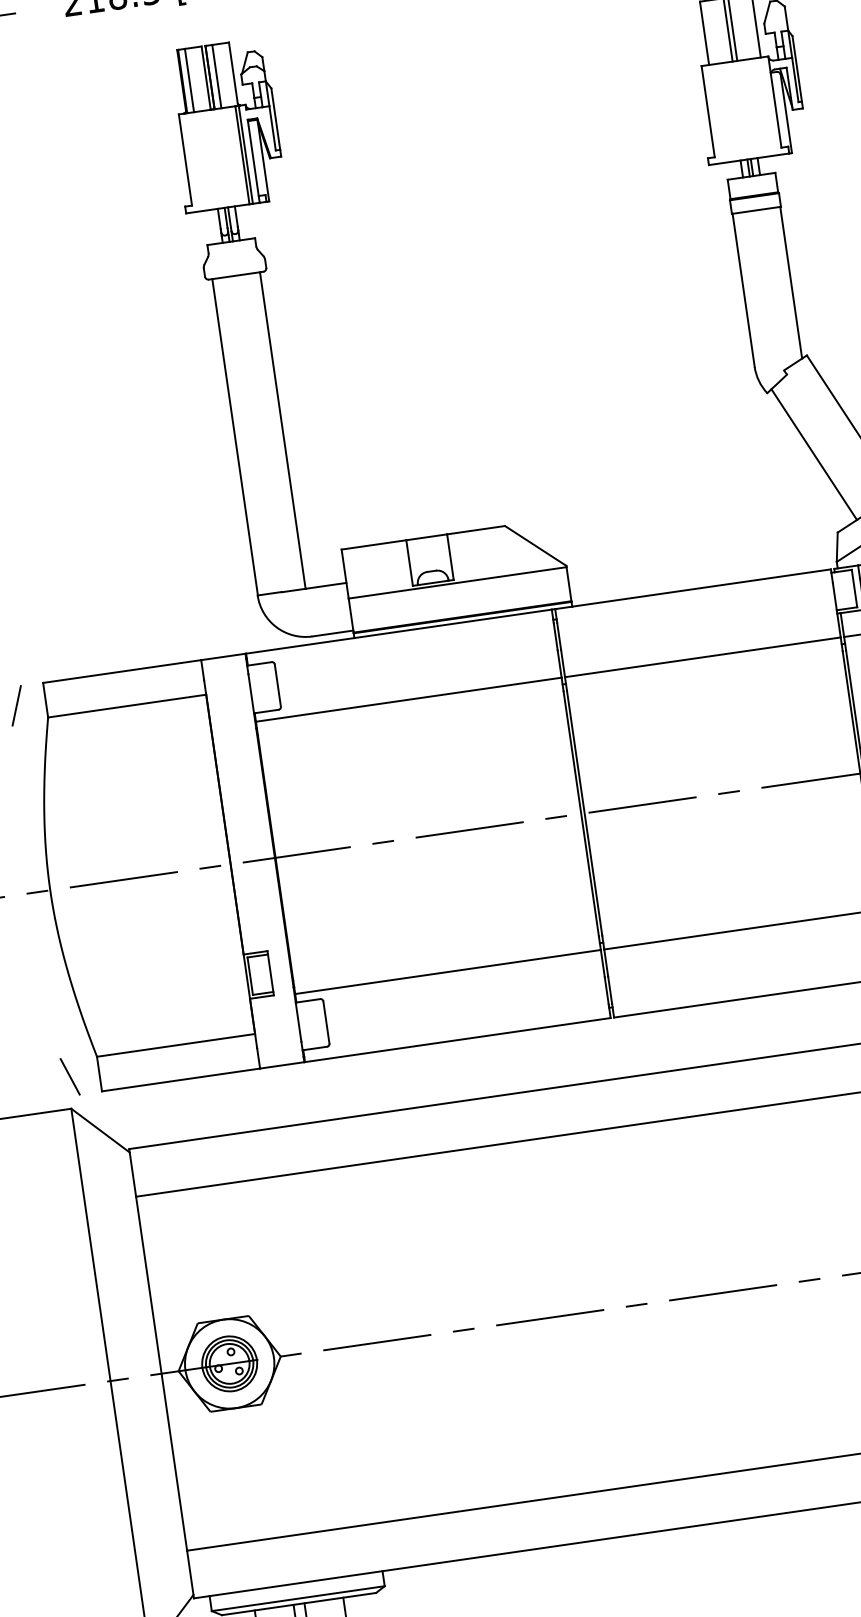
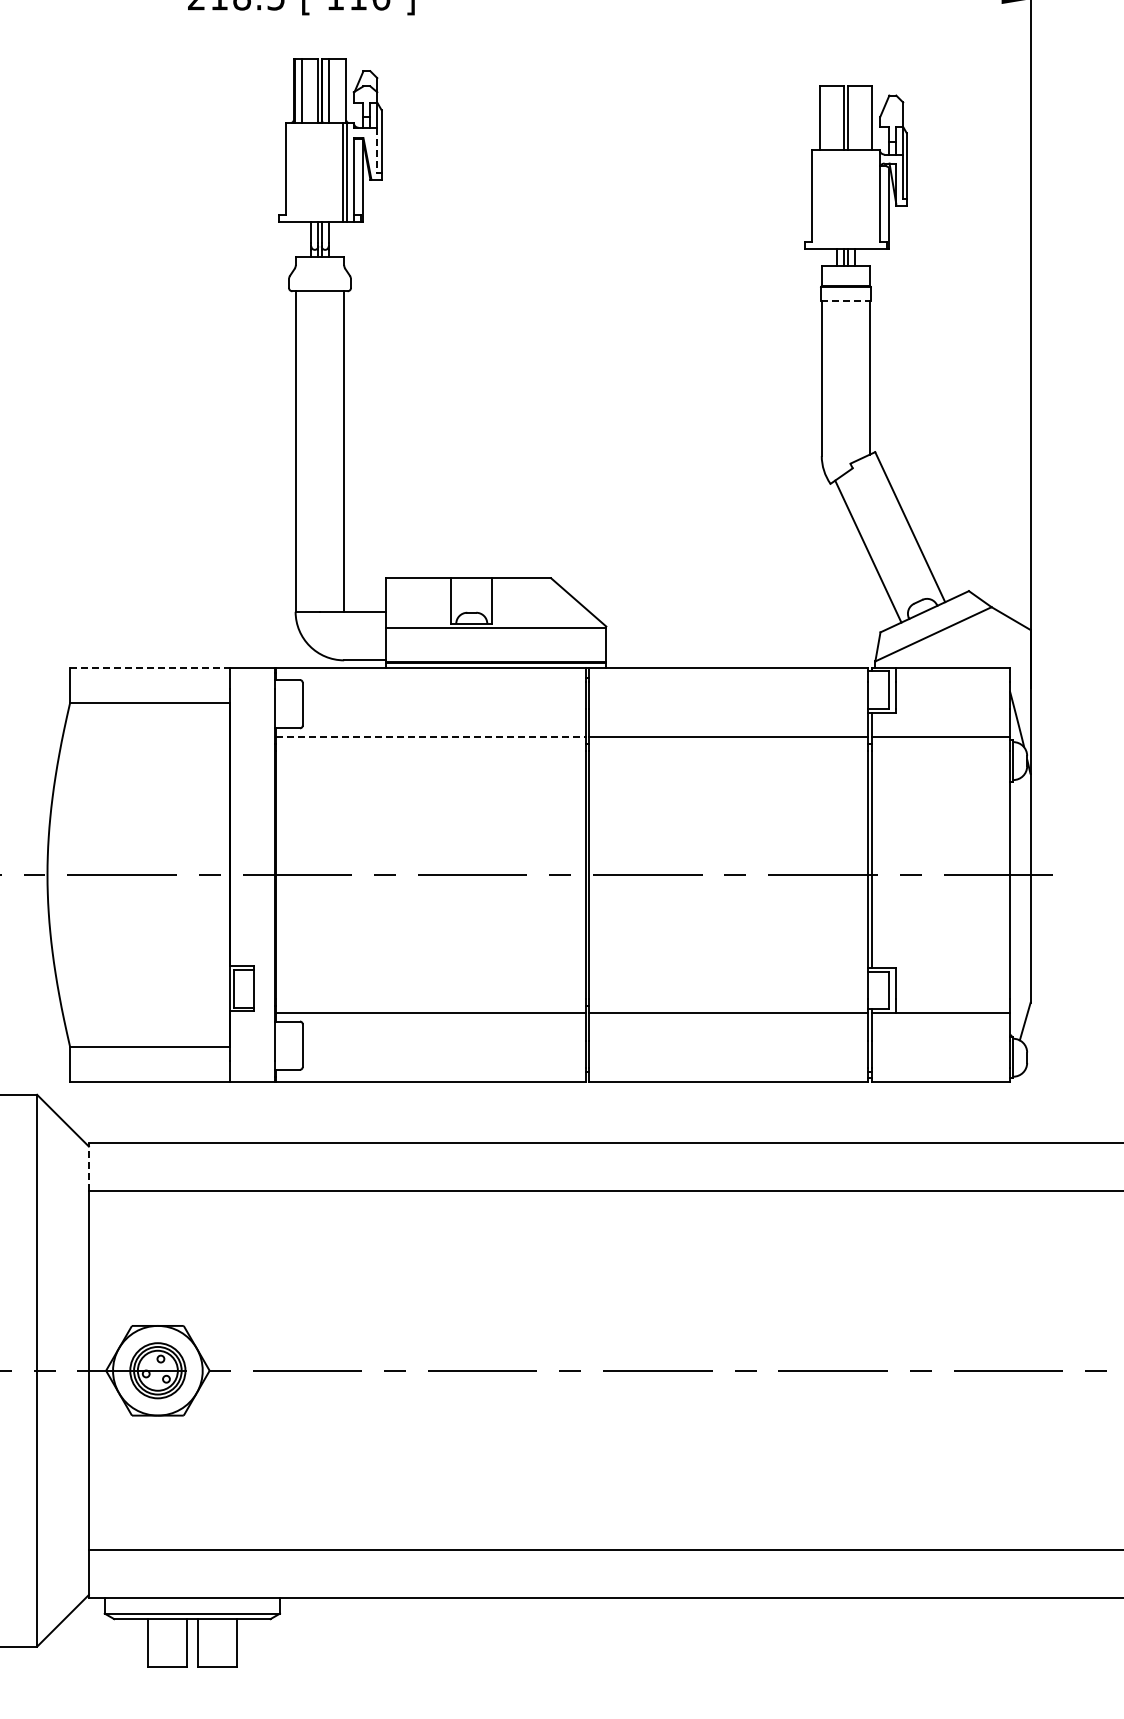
line: (272, 128) -> (377, 150), solid -> dashed
line: (755, 210) -> (845, 300), solid -> dashed
line: (122, 671) -> (150, 667), solid -> dashed
line: (408, 699) -> (430, 736), solid -> dashed
line: (16, 705) -> (40, 686), removed
line: (70, 1076) -> (40, 1062), removed
line: (132, 1172) -> (88, 1166), solid -> dashed

